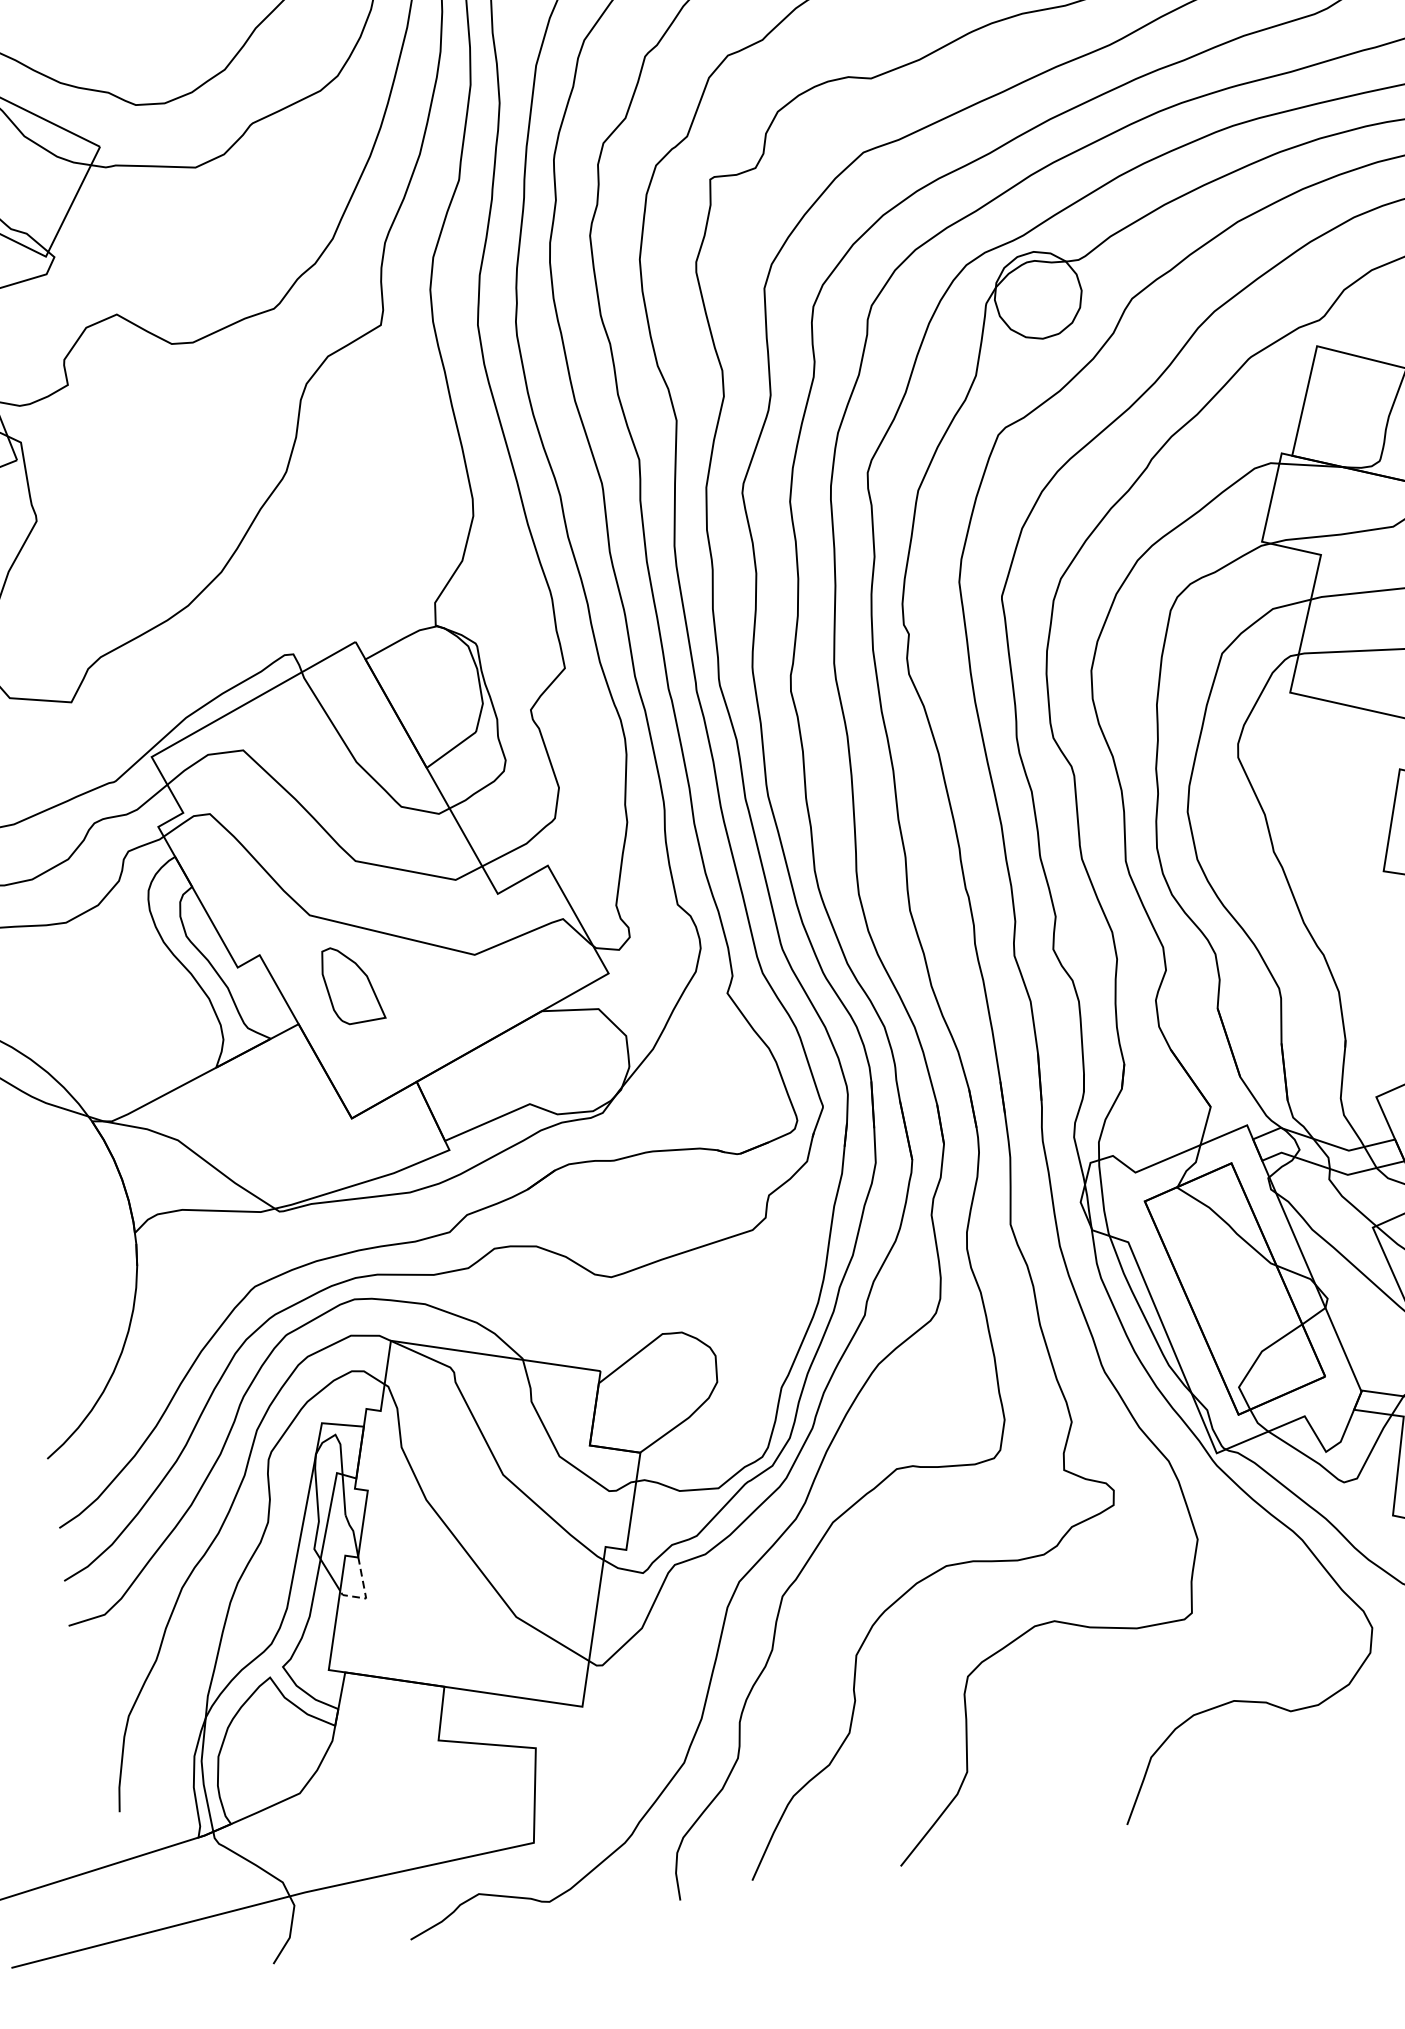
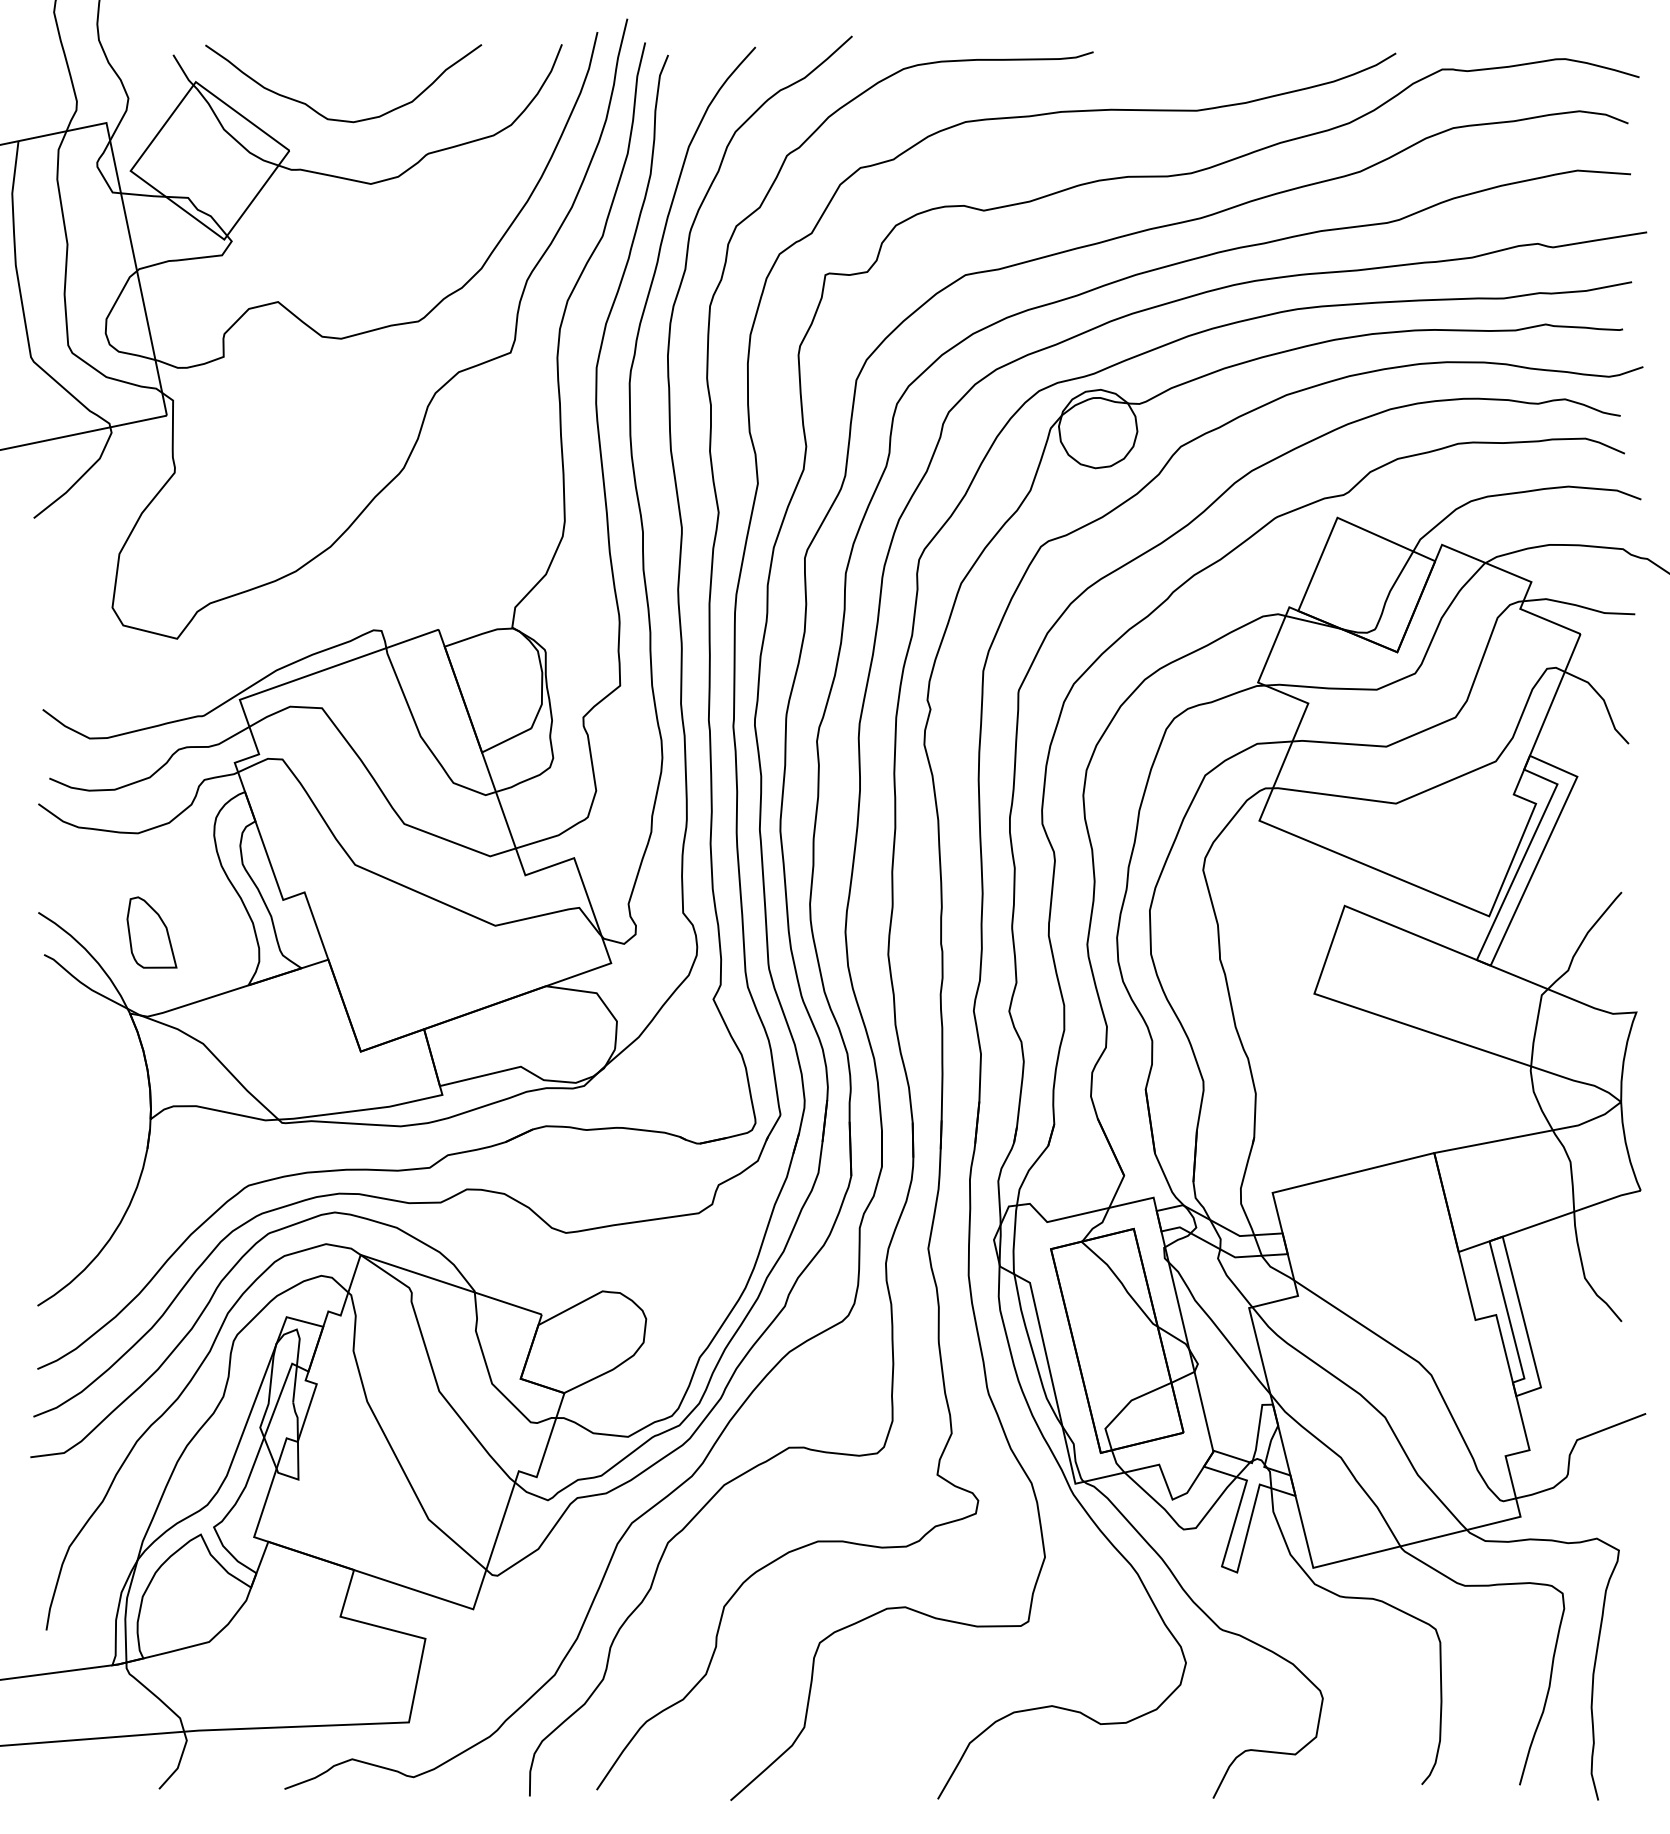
part: (351, 984) -> (151, 932), moved
line: (365, 1592) -> (298, 1474), dashed -> solid

